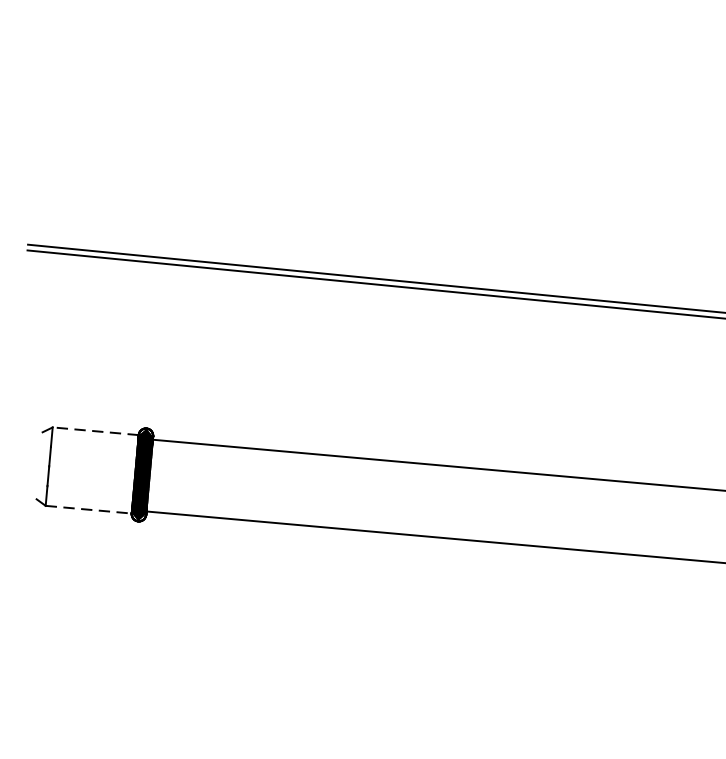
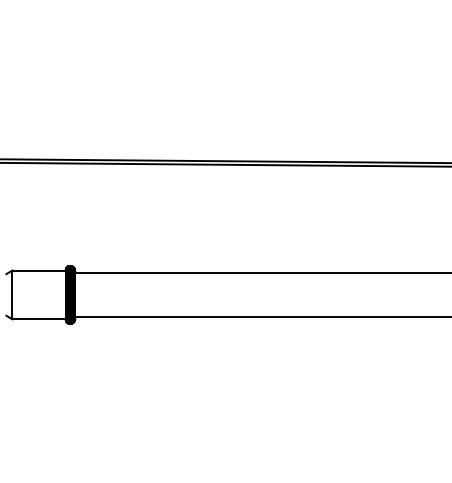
line: (96, 431) -> (39, 270), dashed -> solid
line: (89, 510) -> (39, 319), dashed -> solid

